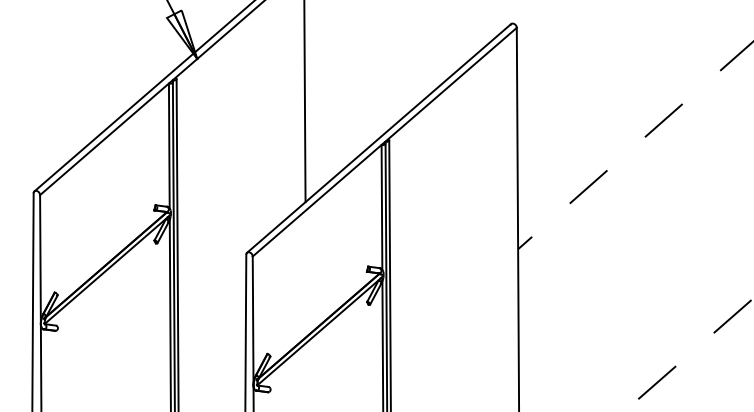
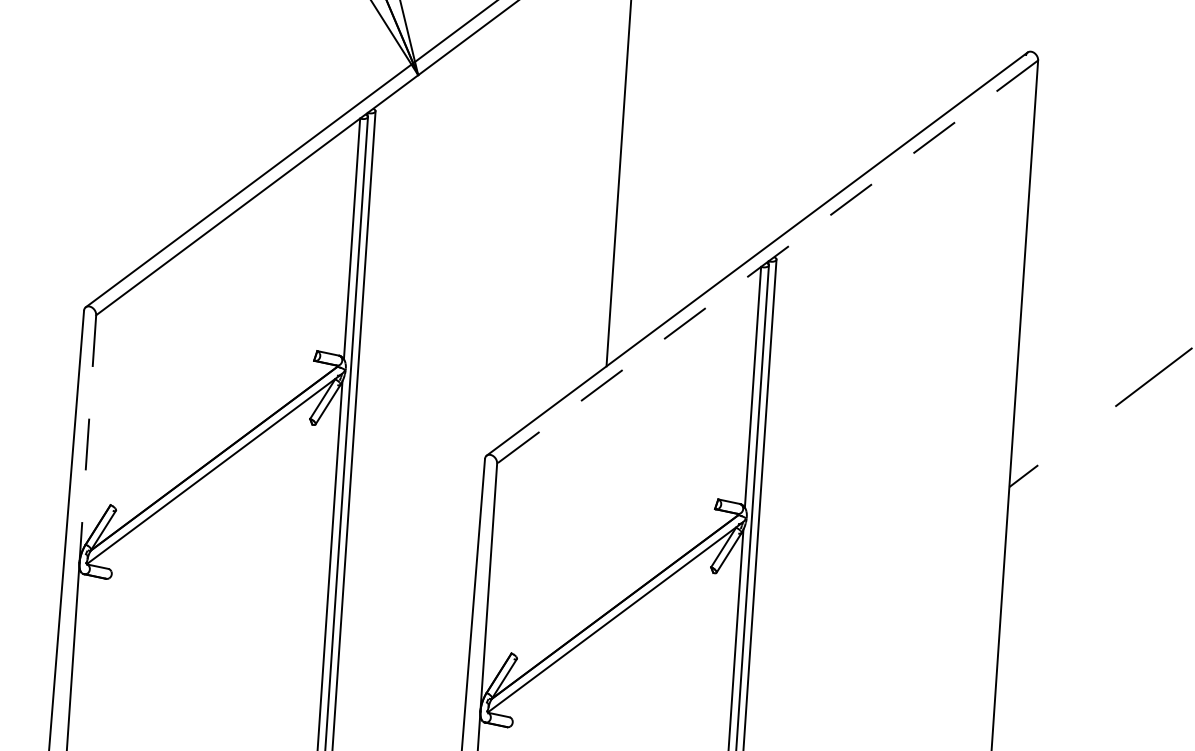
line: (384, 142) -> (767, 262), solid -> dashed
line: (40, 259) -> (87, 439), solid -> dashed

